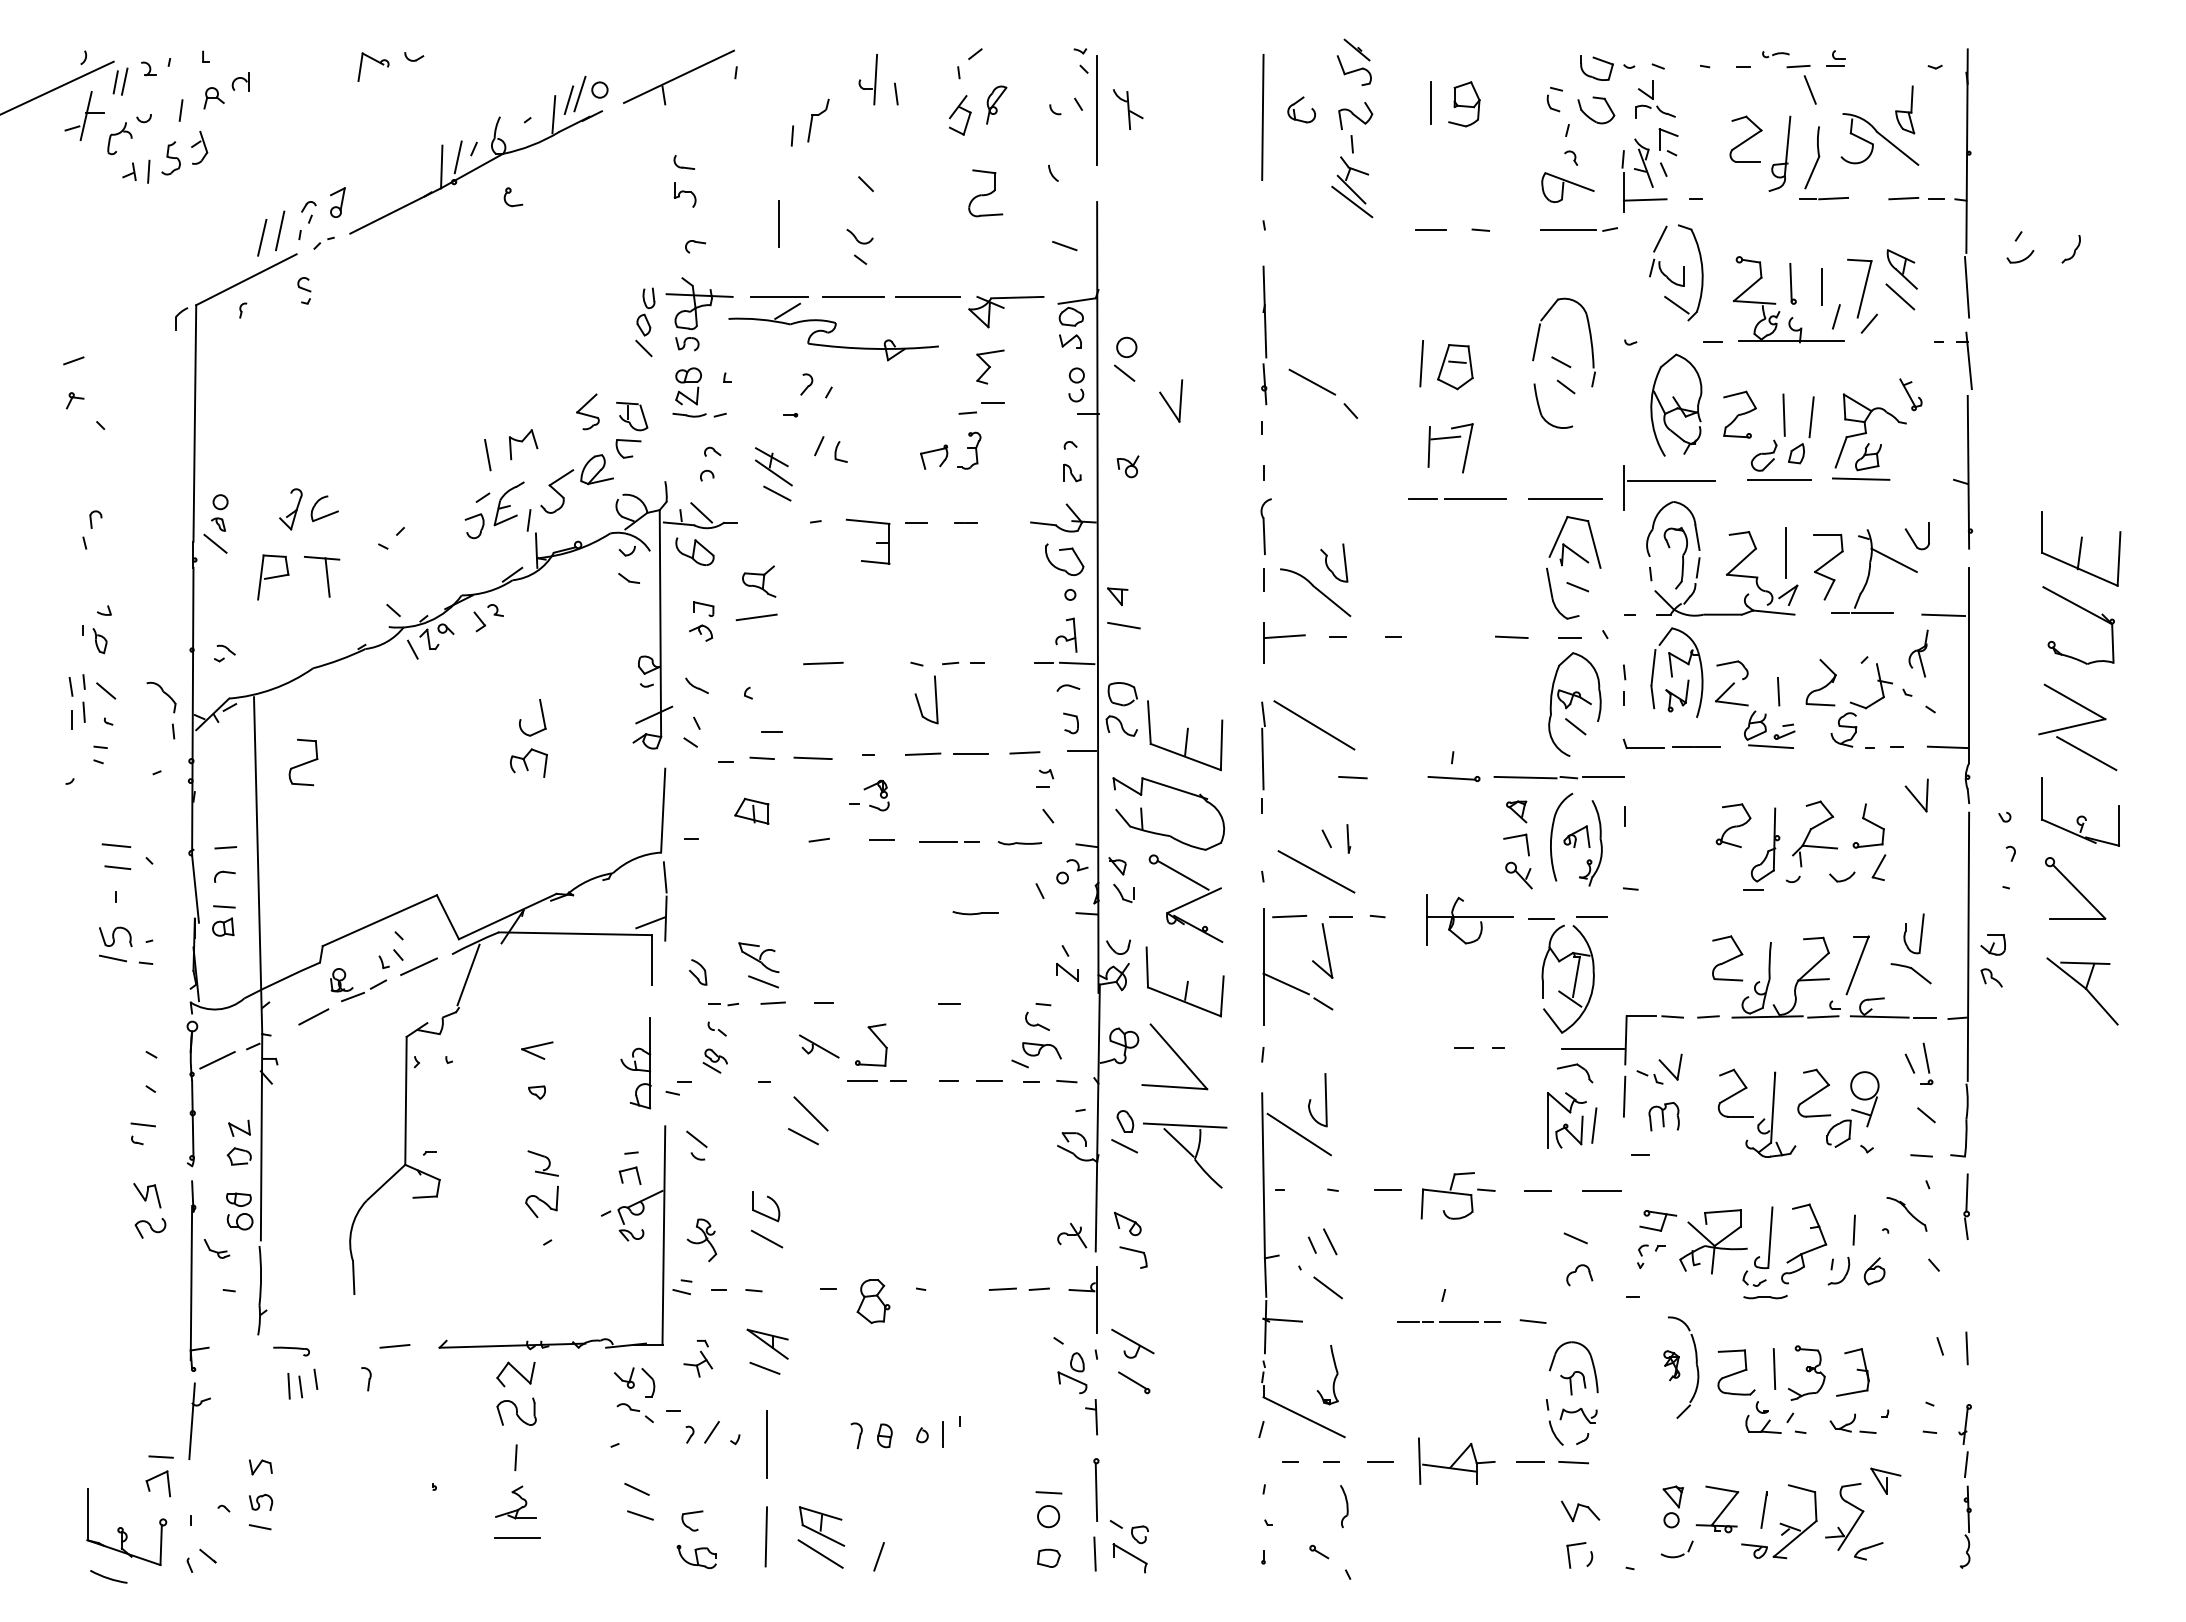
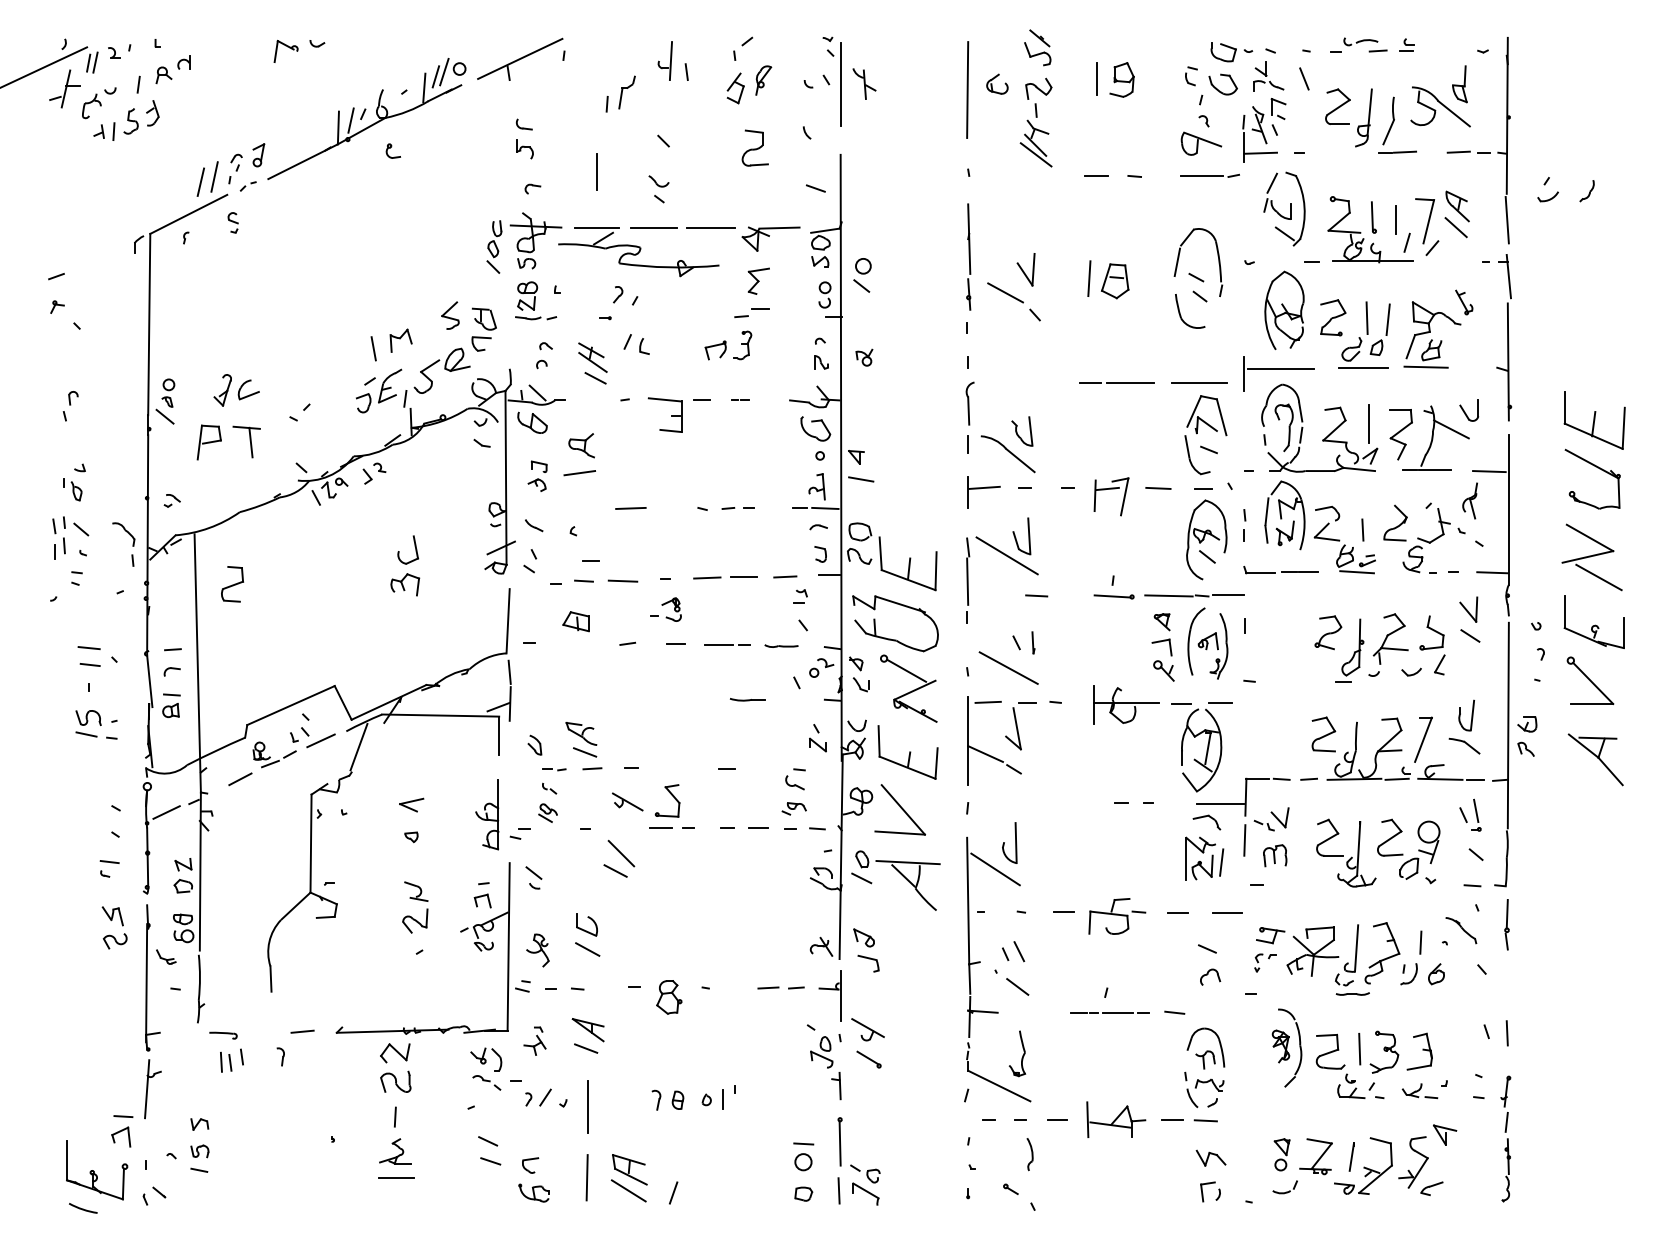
part: (1775, 54) -> (1360, 41), size x1.67
line: (1809, 89) -> (1303, 78), moved
part: (1171, 400) -> (1026, 269), moved
part: (1450, 438) -> (1111, 489), moved
part: (919, 702) -> (1016, 538), moved
line: (1918, 829) -> (1470, 635), added
part: (1036, 1055) -> (794, 808), size x0.62
part: (1671, 1365) -> (1280, 1046), size x1.43

